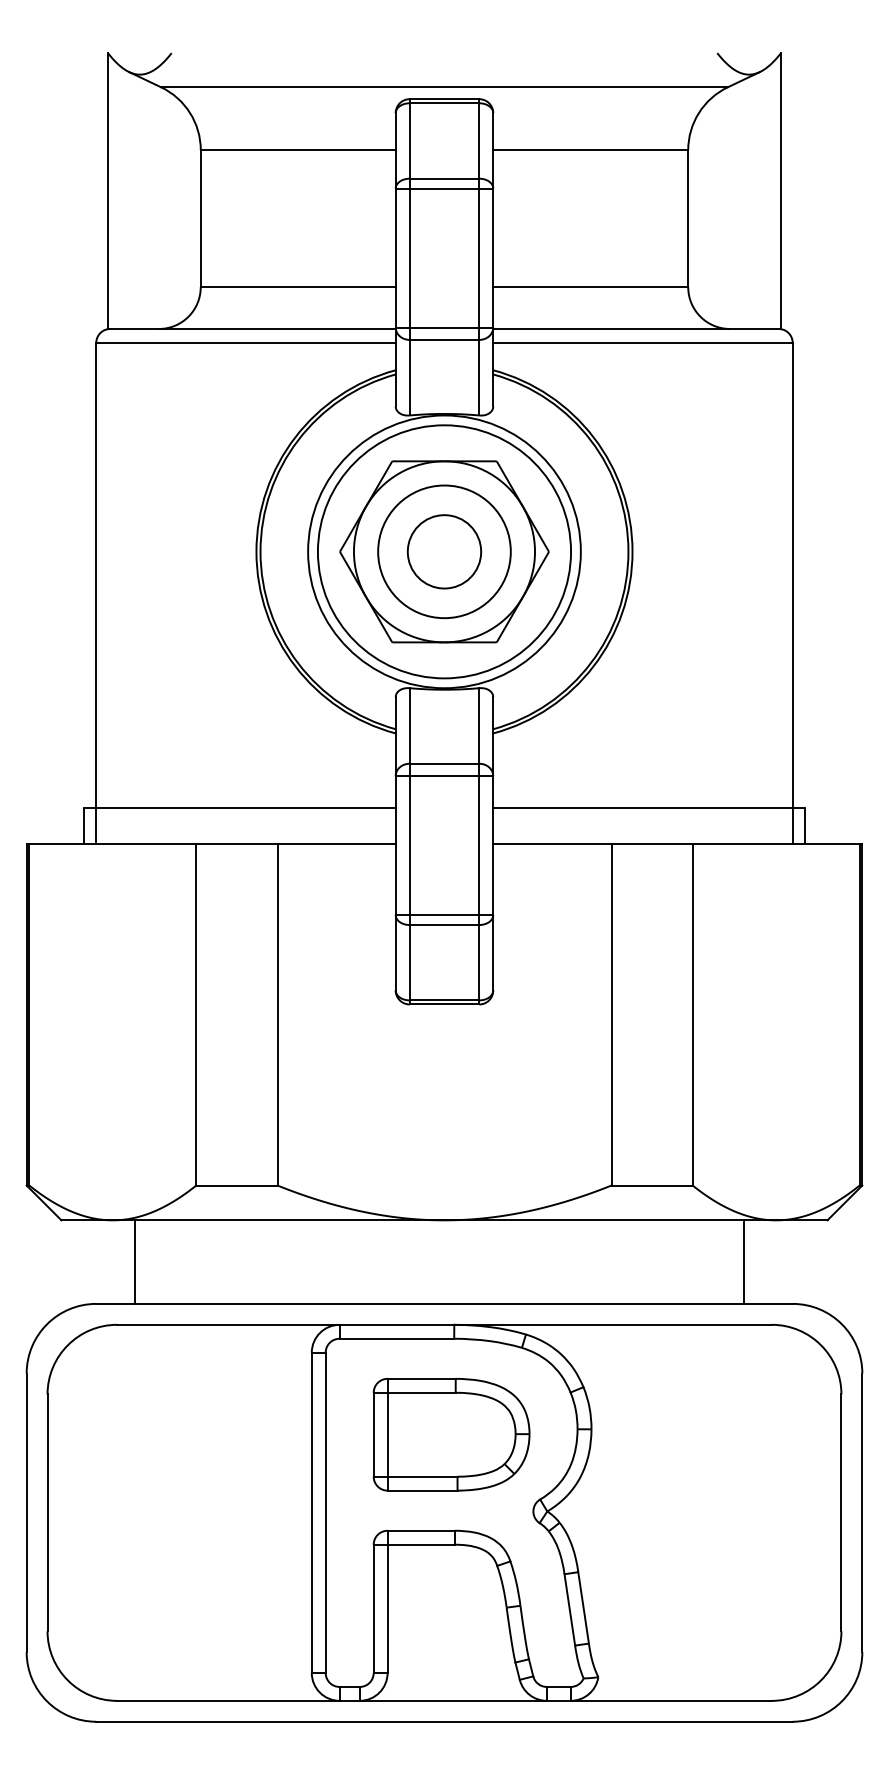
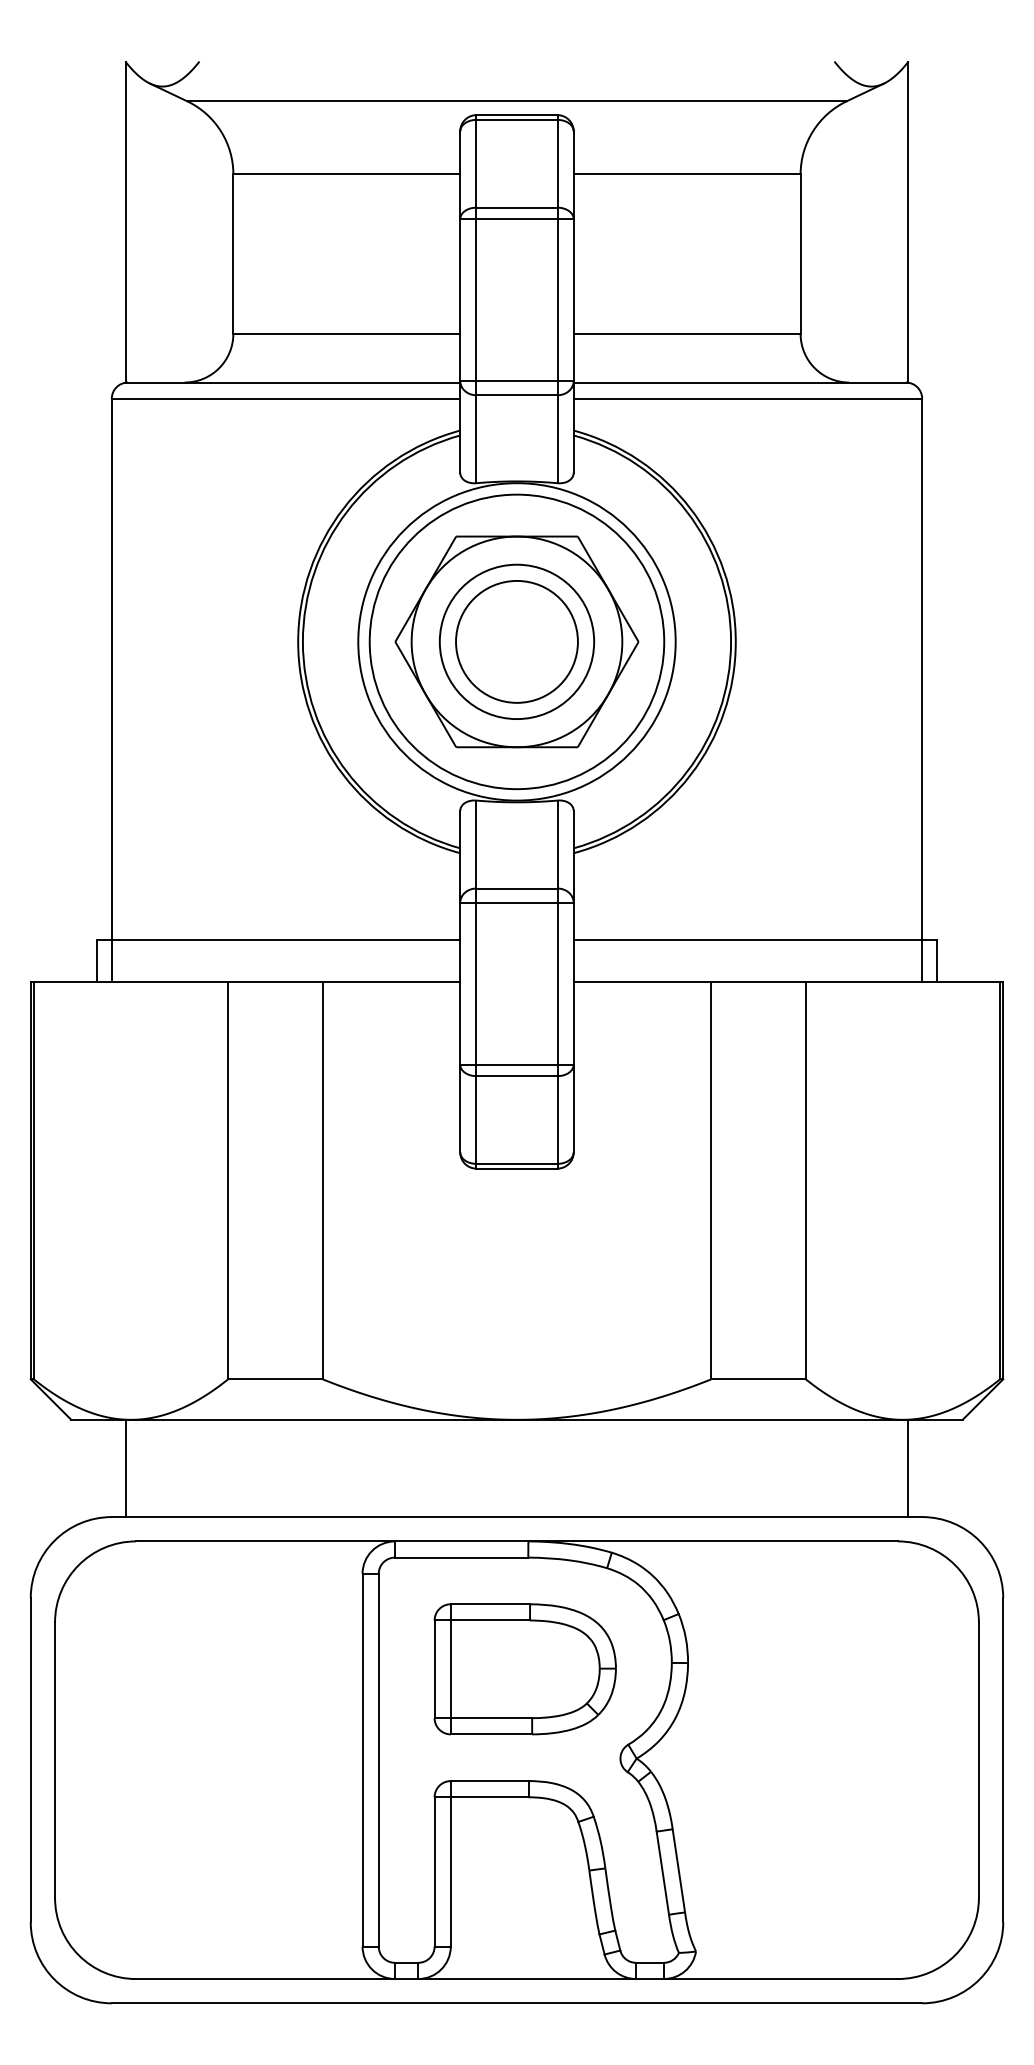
circle: (444, 551) -> (517, 641), size x1.43
line: (135, 1261) -> (125, 1467), moved
line: (743, 1261) -> (908, 1467), moved

